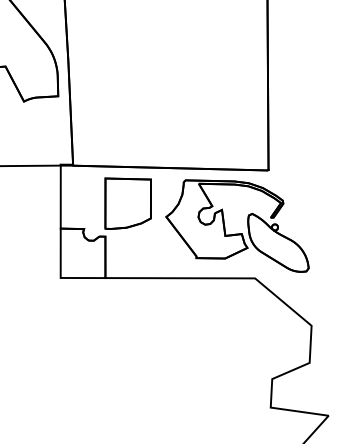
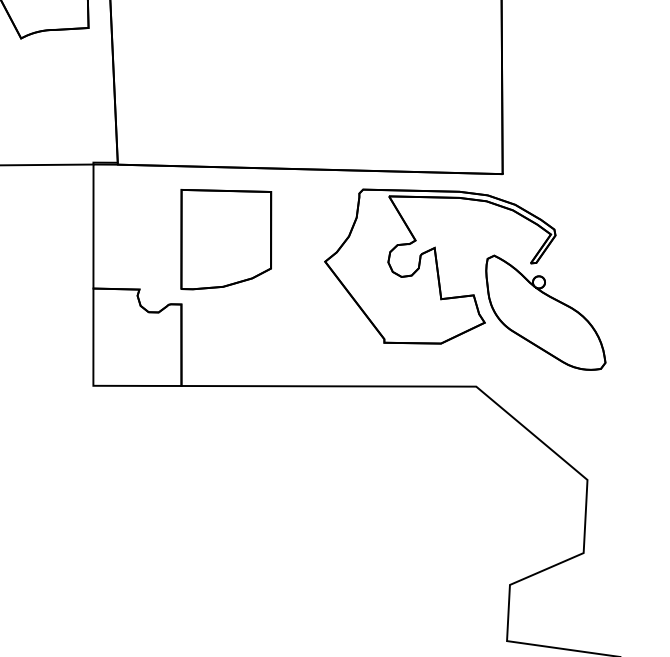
part: (237, 233) -> (465, 294), moved

